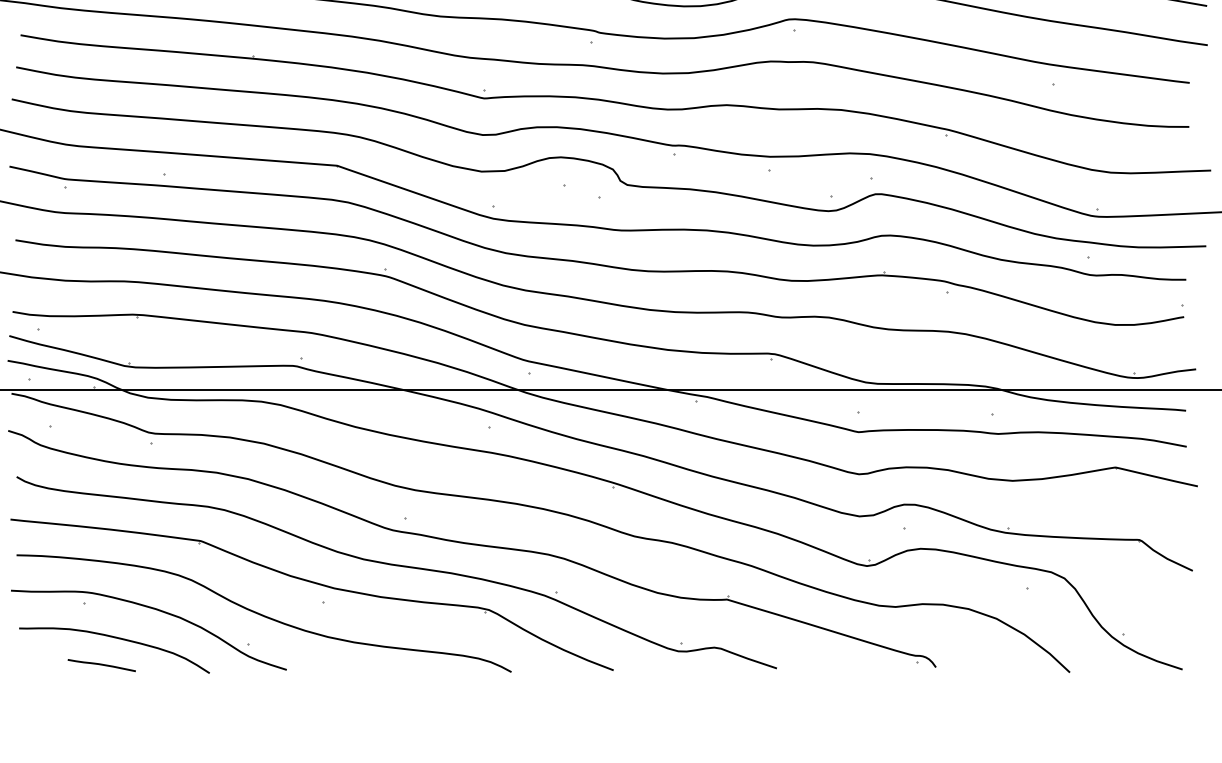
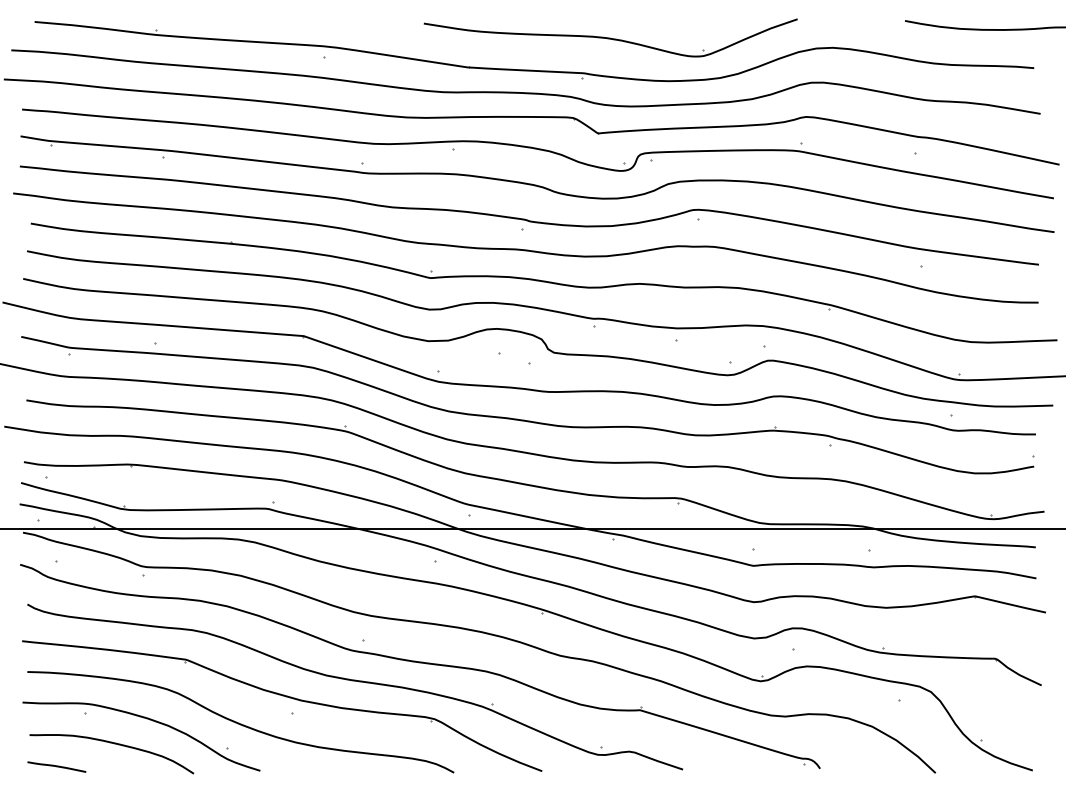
line: (101, 664) -> (56, 766), moved

